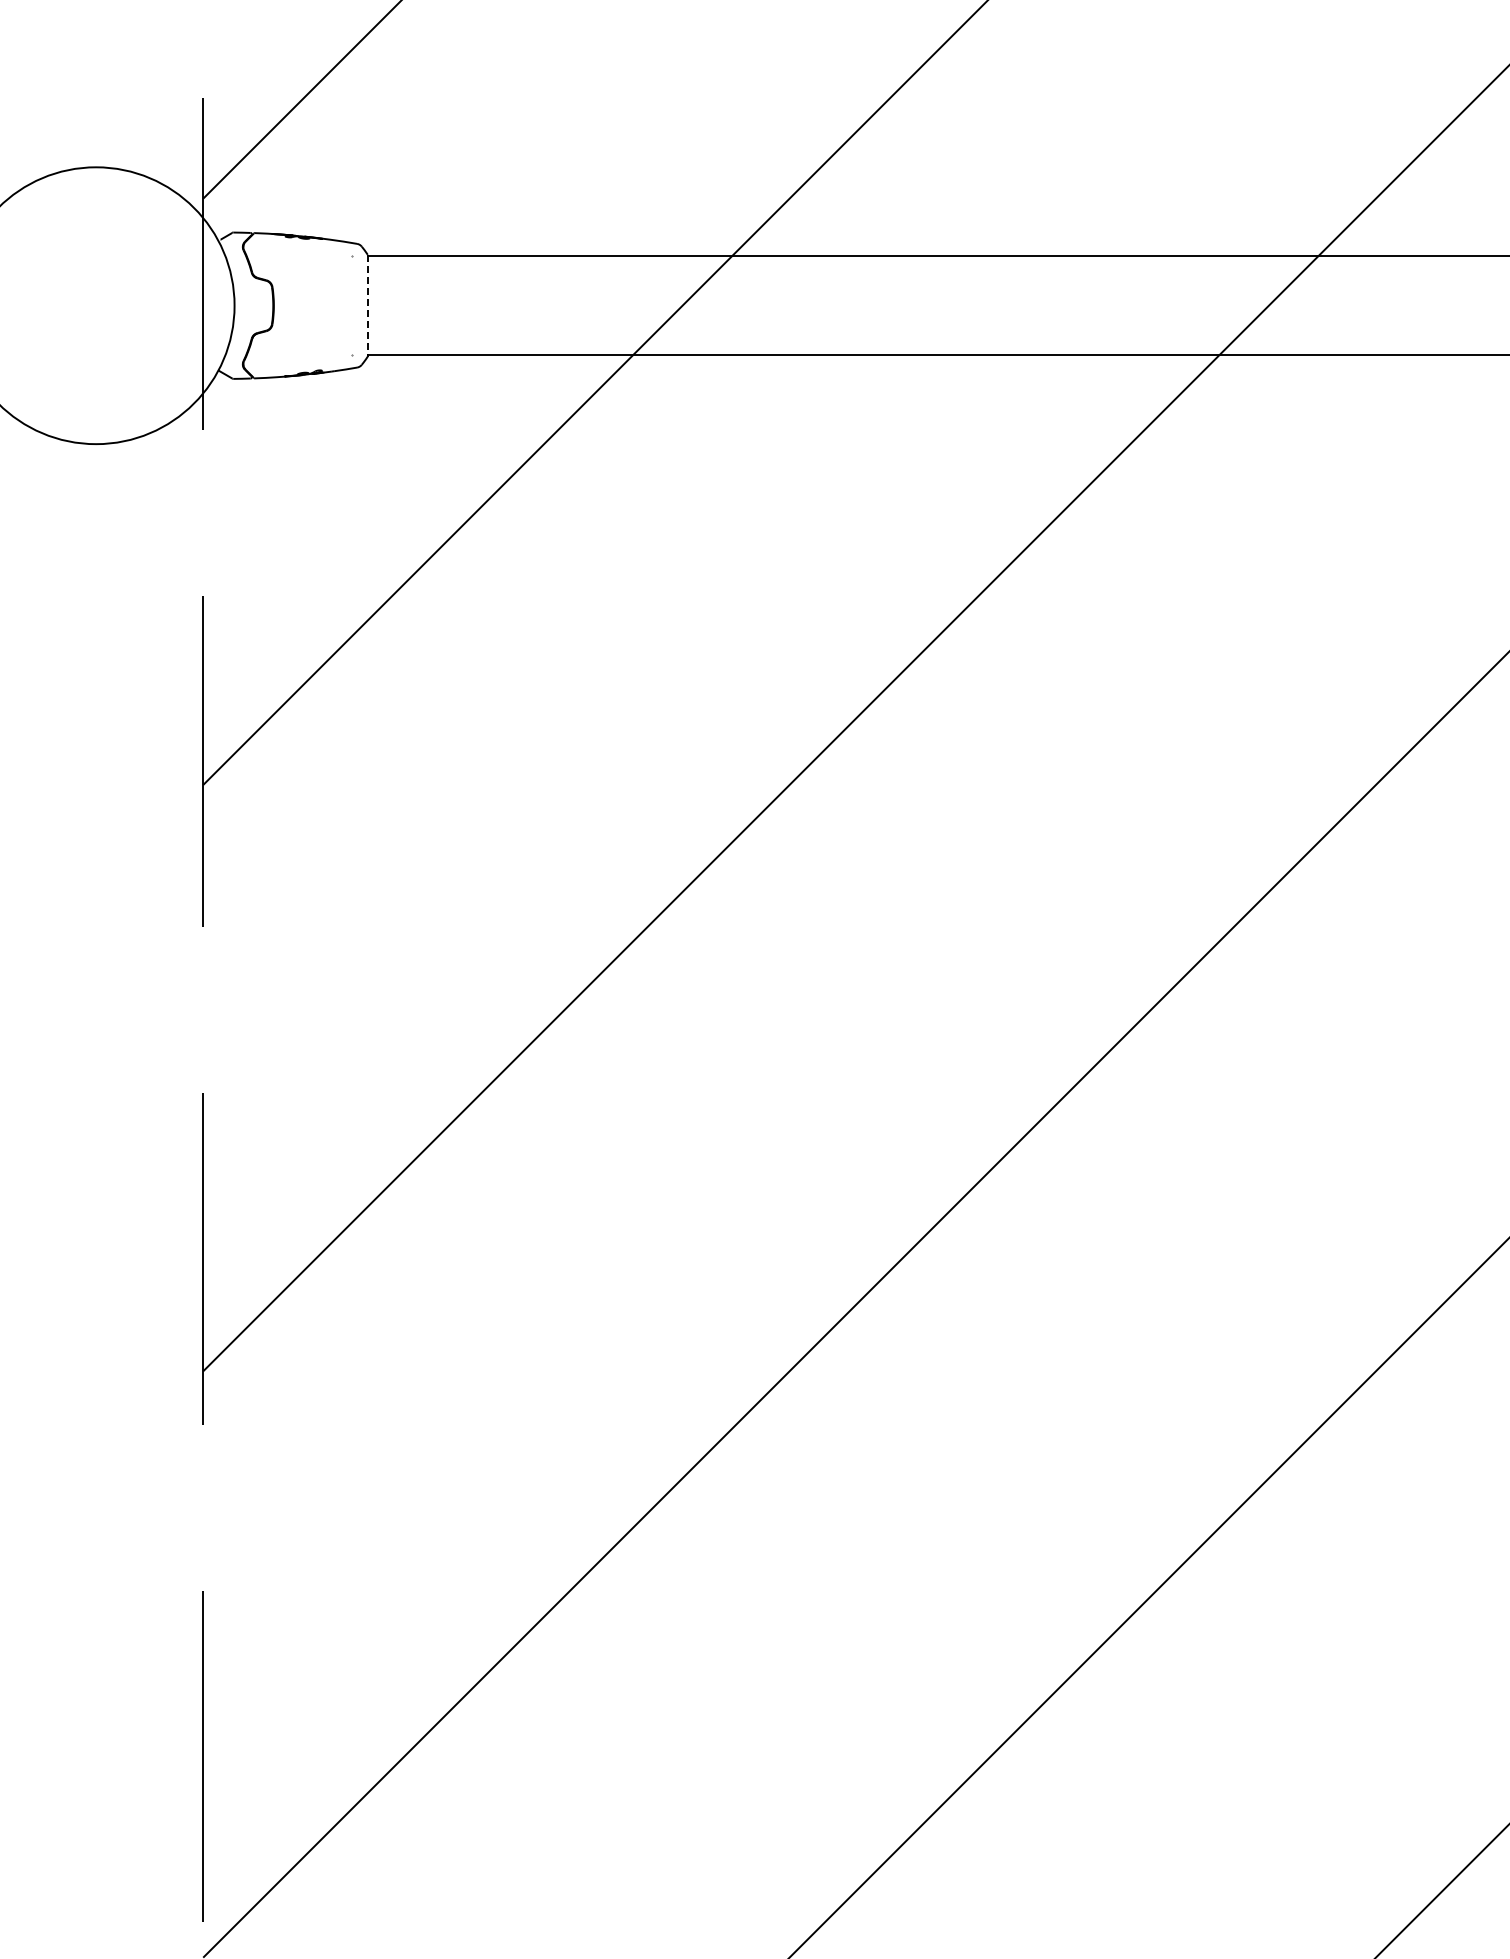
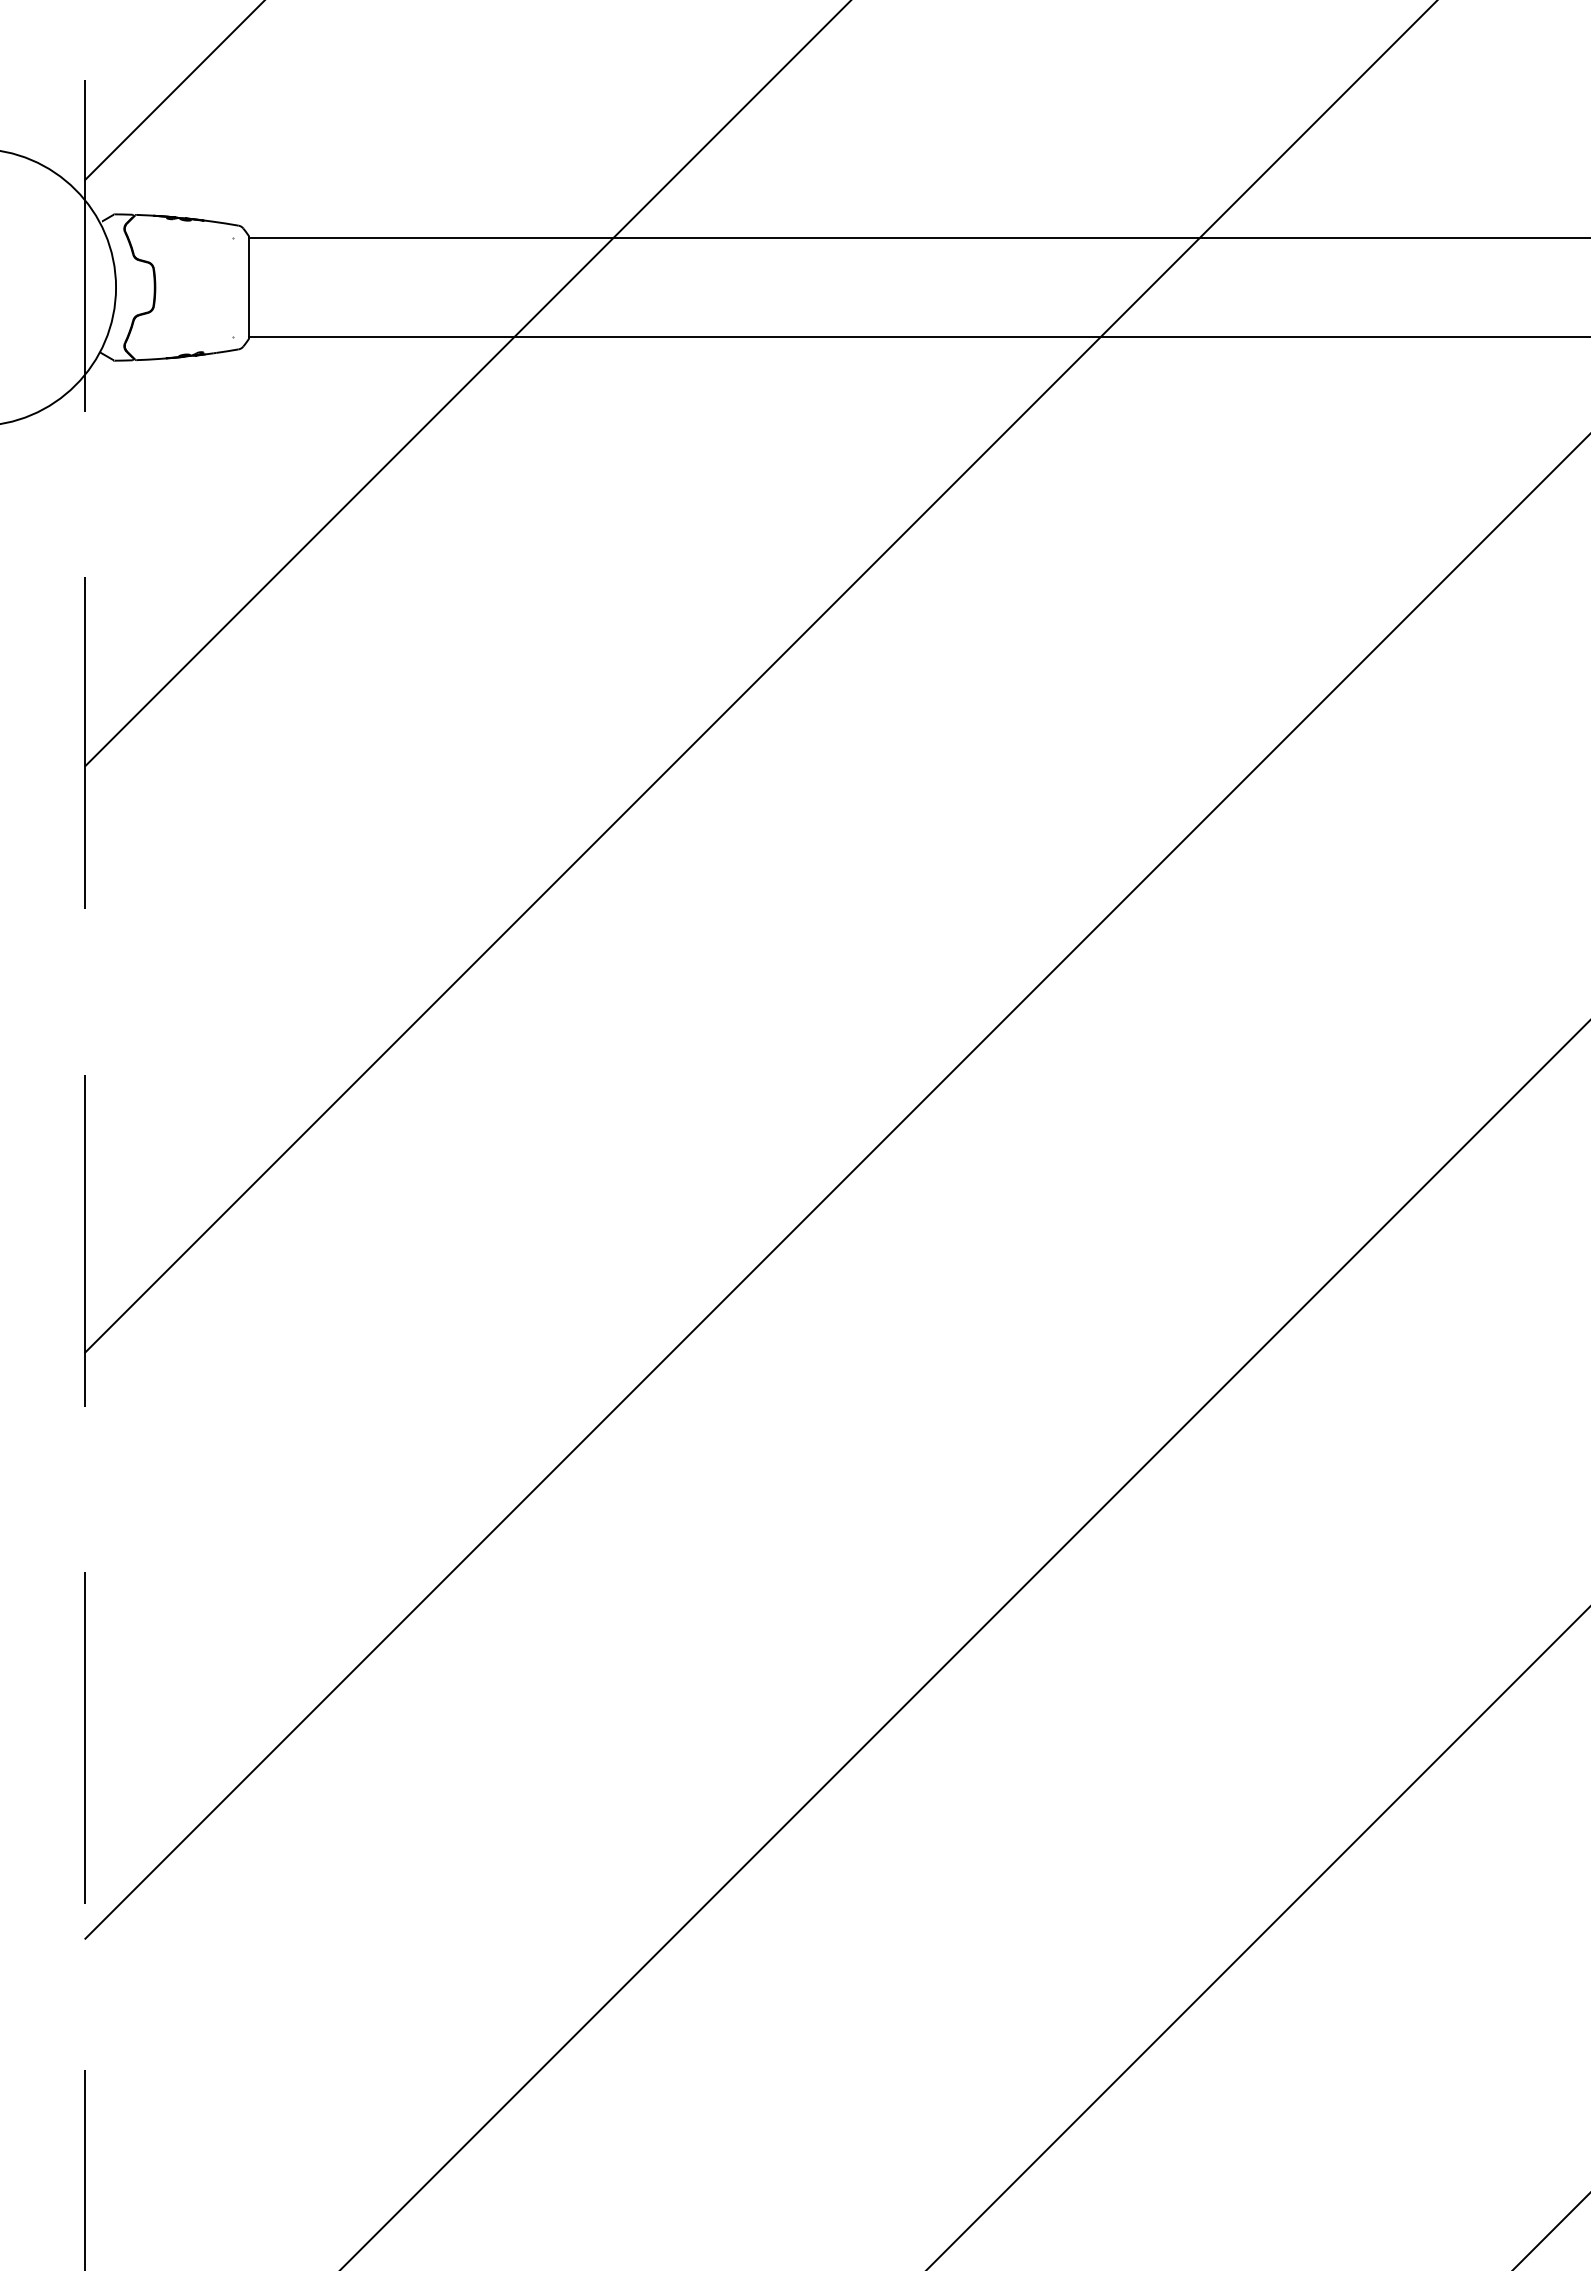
line: (368, 305) -> (249, 287), dashed -> solid

